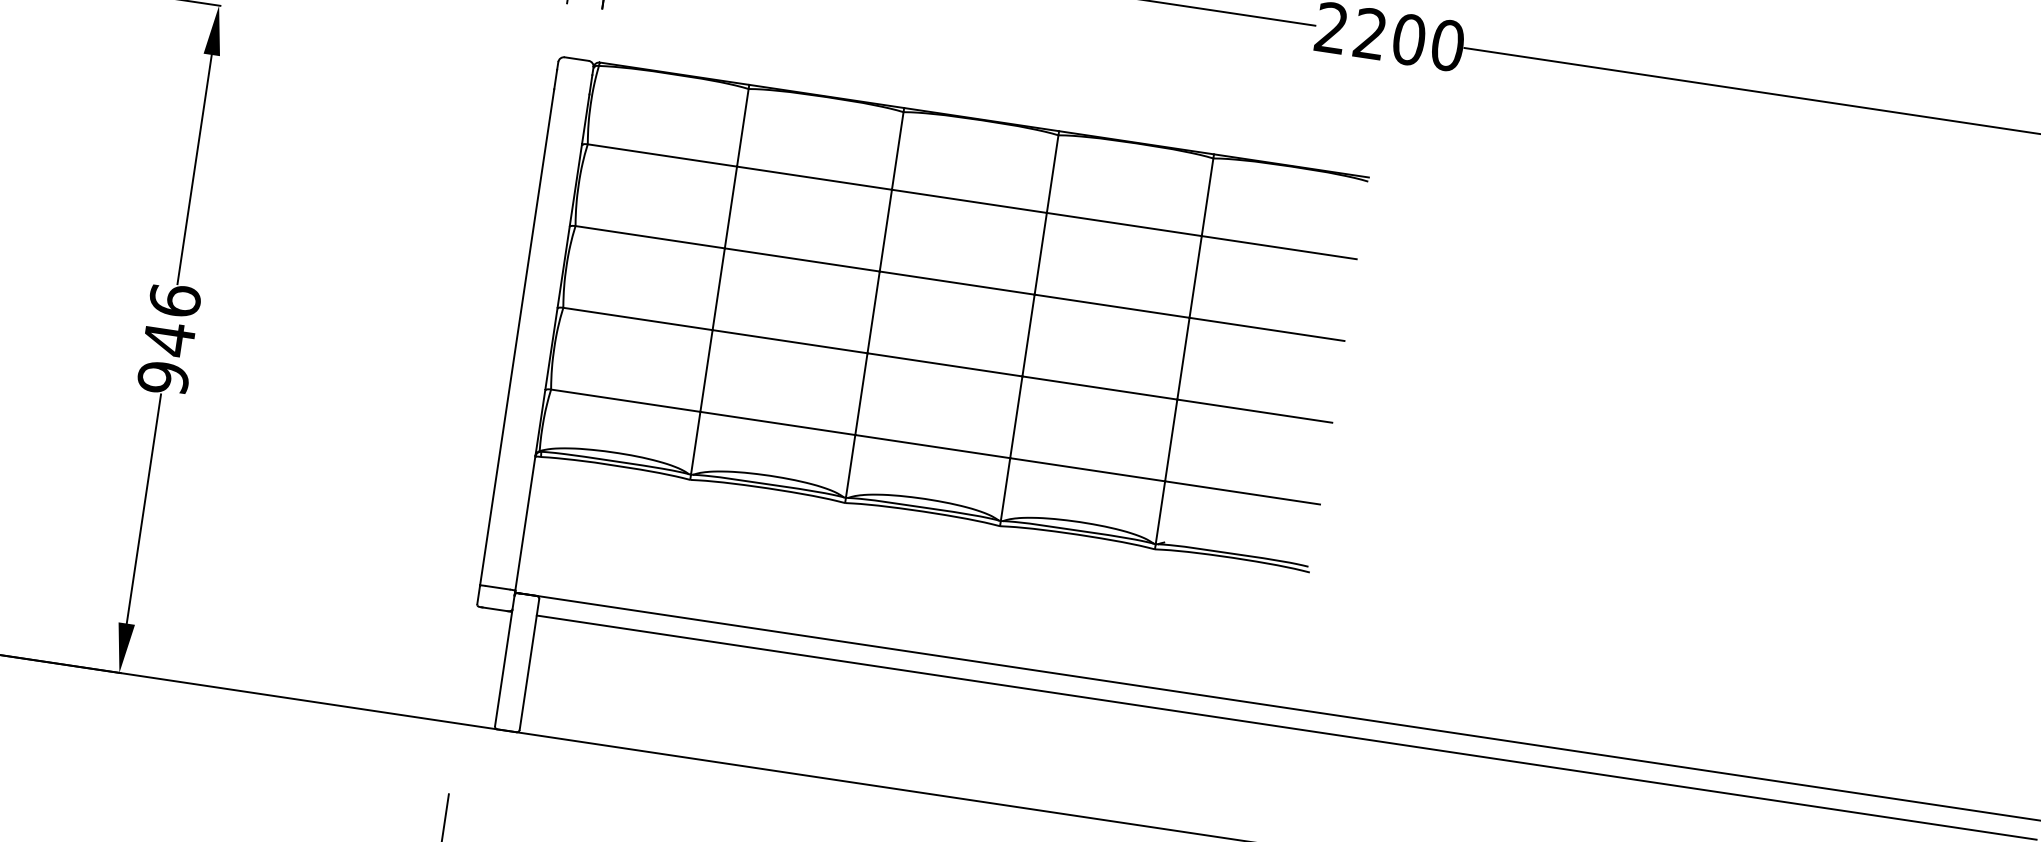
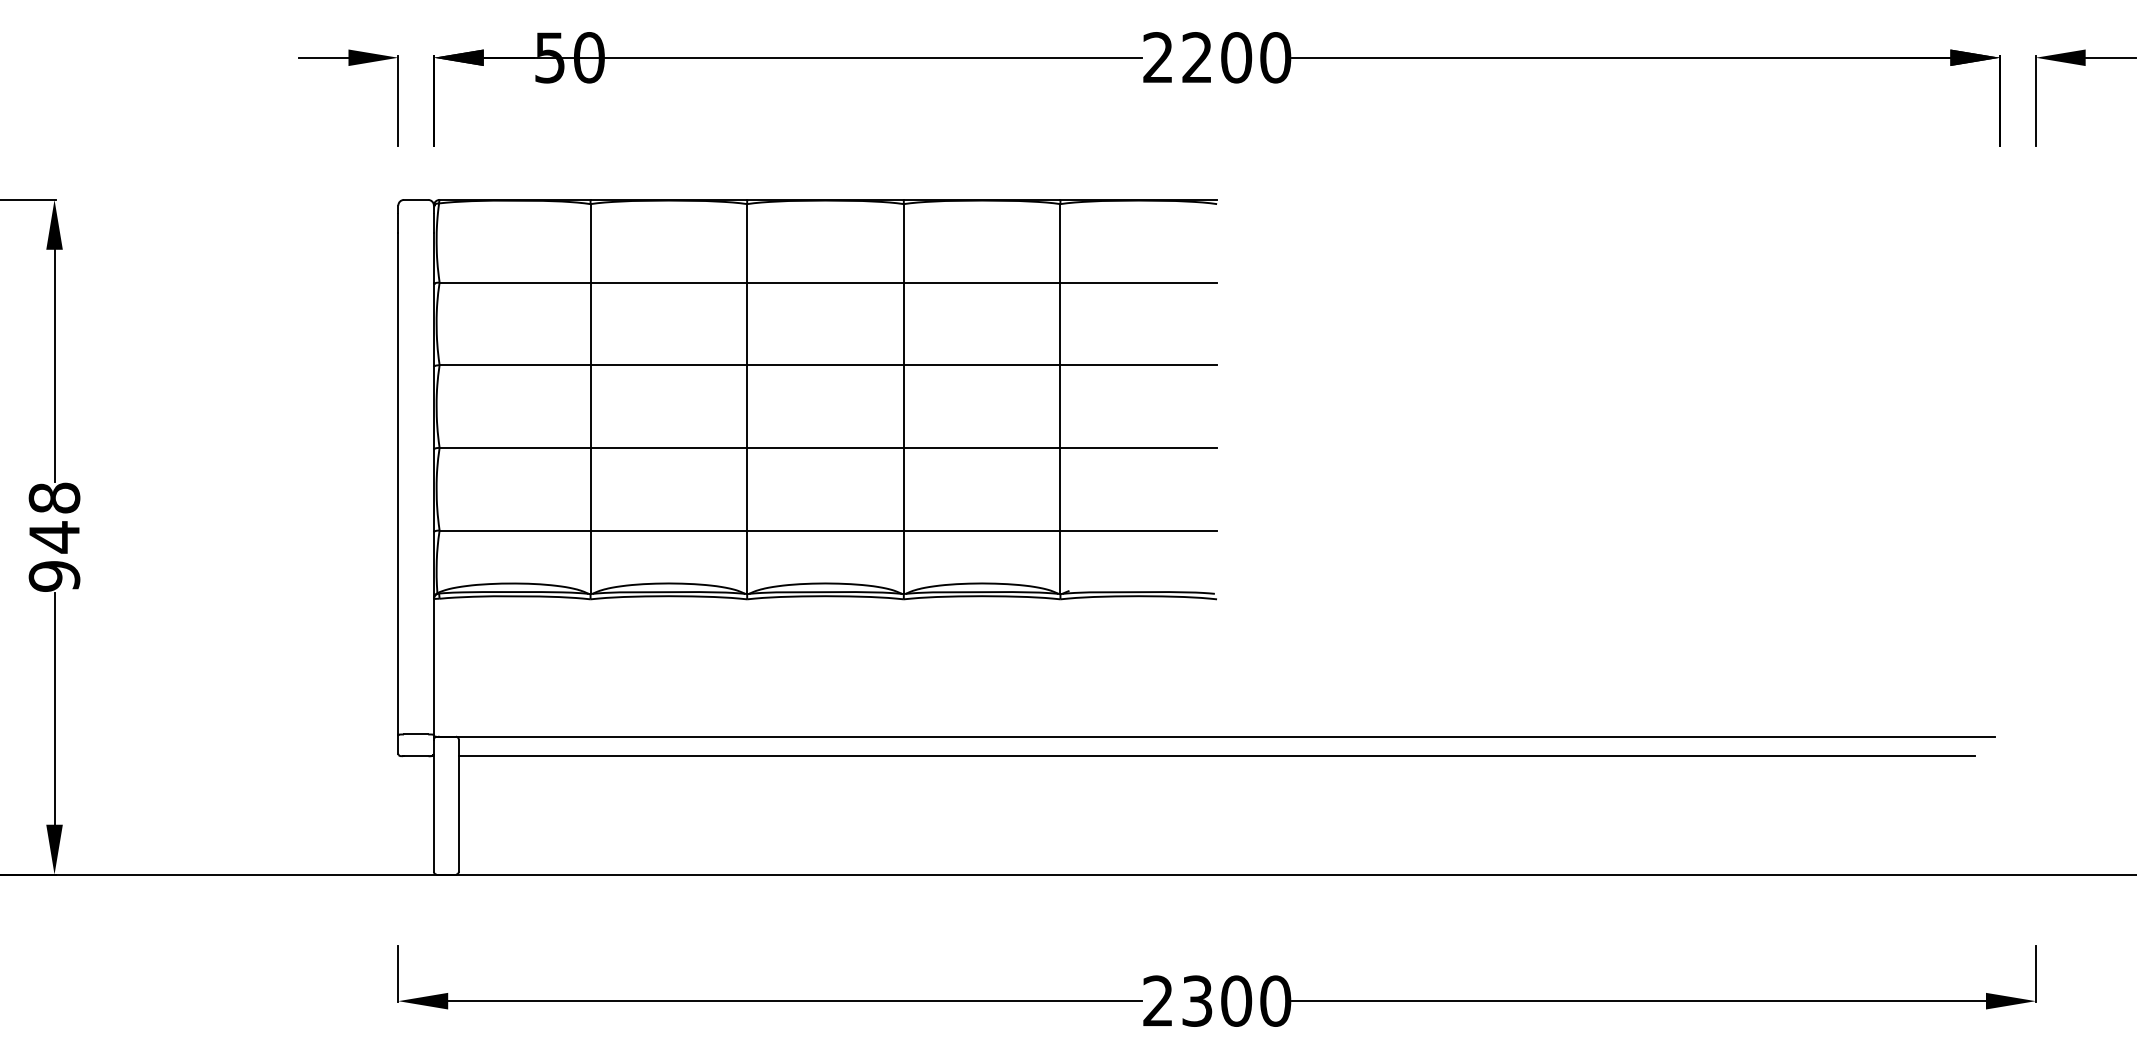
text: (175, 299) -> (54, 497), 946 -> 948

